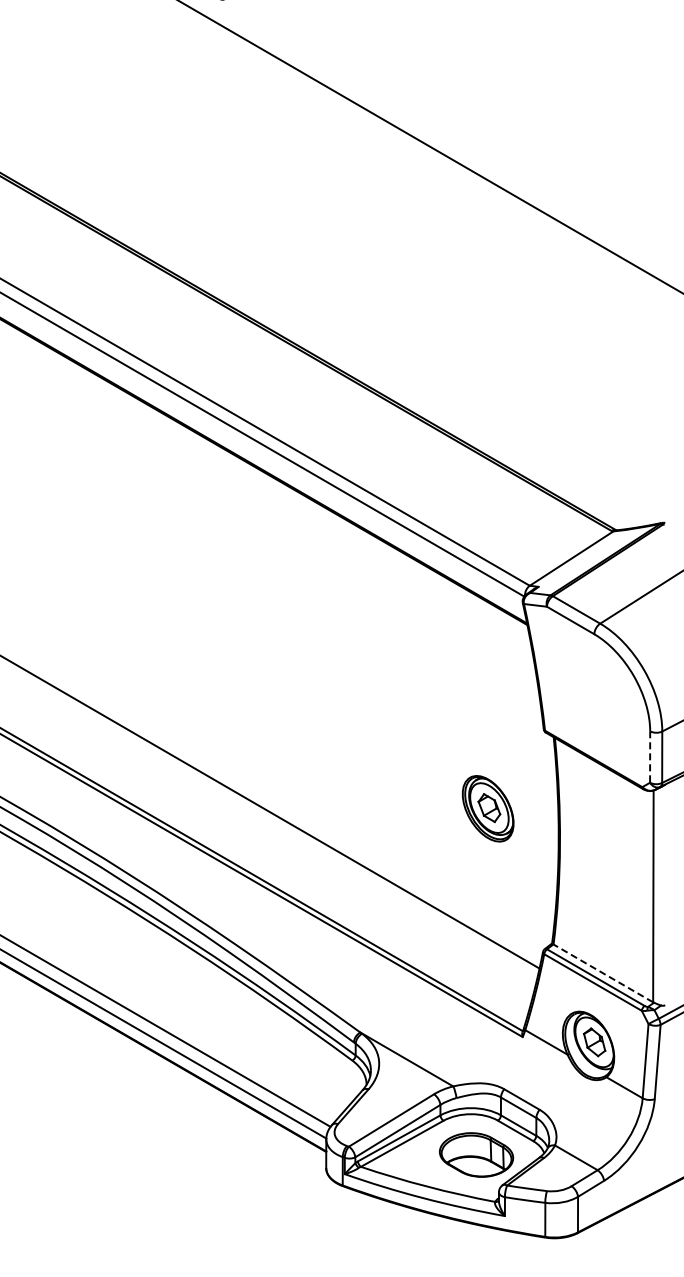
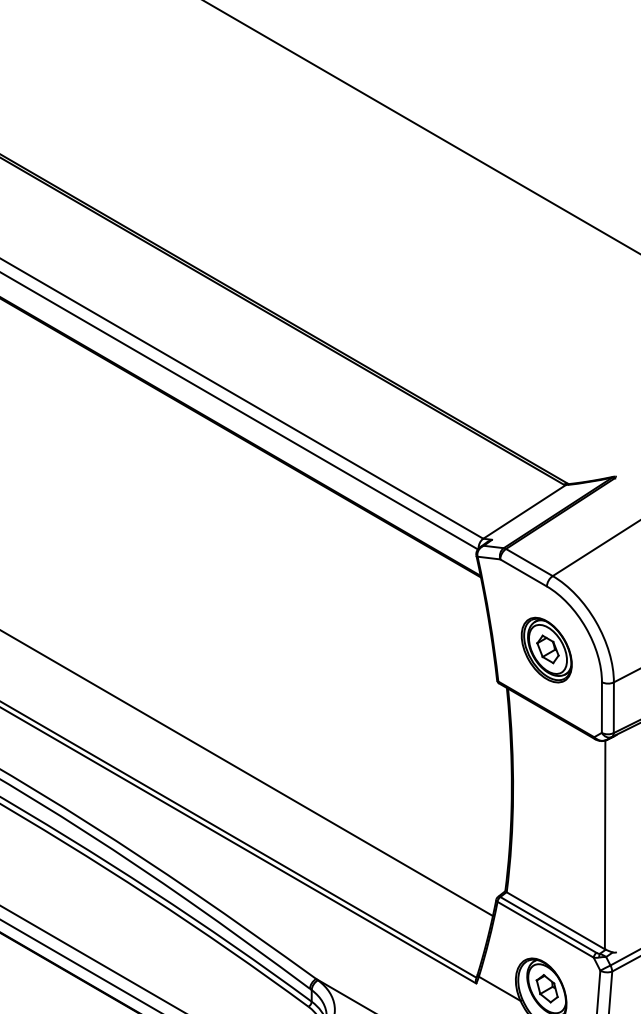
line: (650, 757) -> (602, 707), dashed -> solid
part: (488, 808) -> (547, 649), moved
line: (603, 973) -> (555, 920), dashed -> solid

